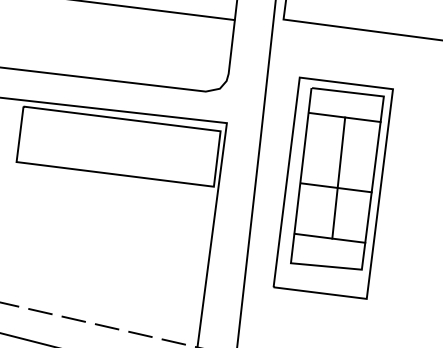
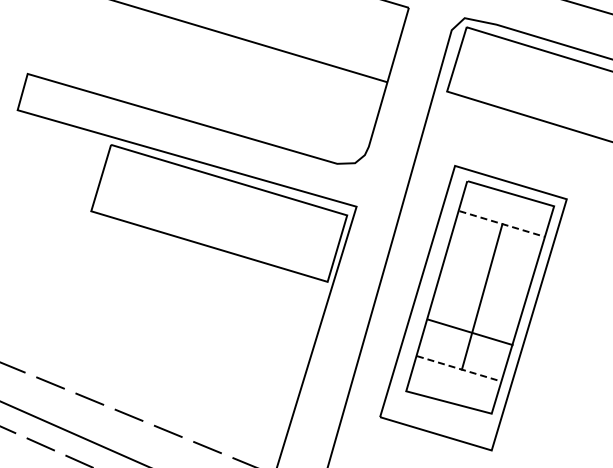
line: (345, 117) -> (502, 224), solid -> dashed
line: (336, 187) -> (470, 332), moved
line: (330, 238) -> (459, 368), solid -> dashed

